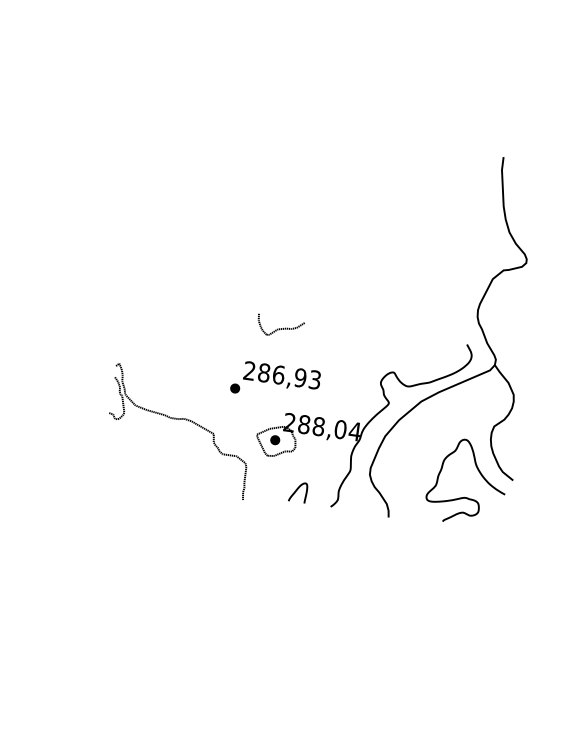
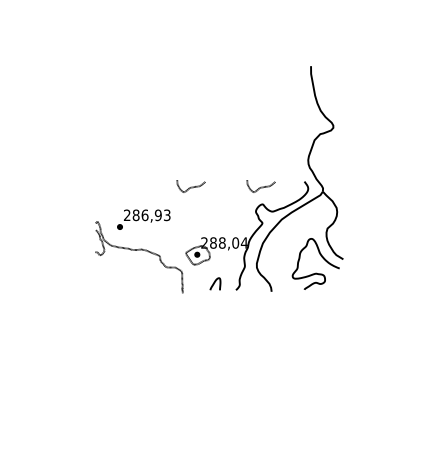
part: (393, 342) -> (260, 186), added
text: (275, 381) -> (143, 219), moved

